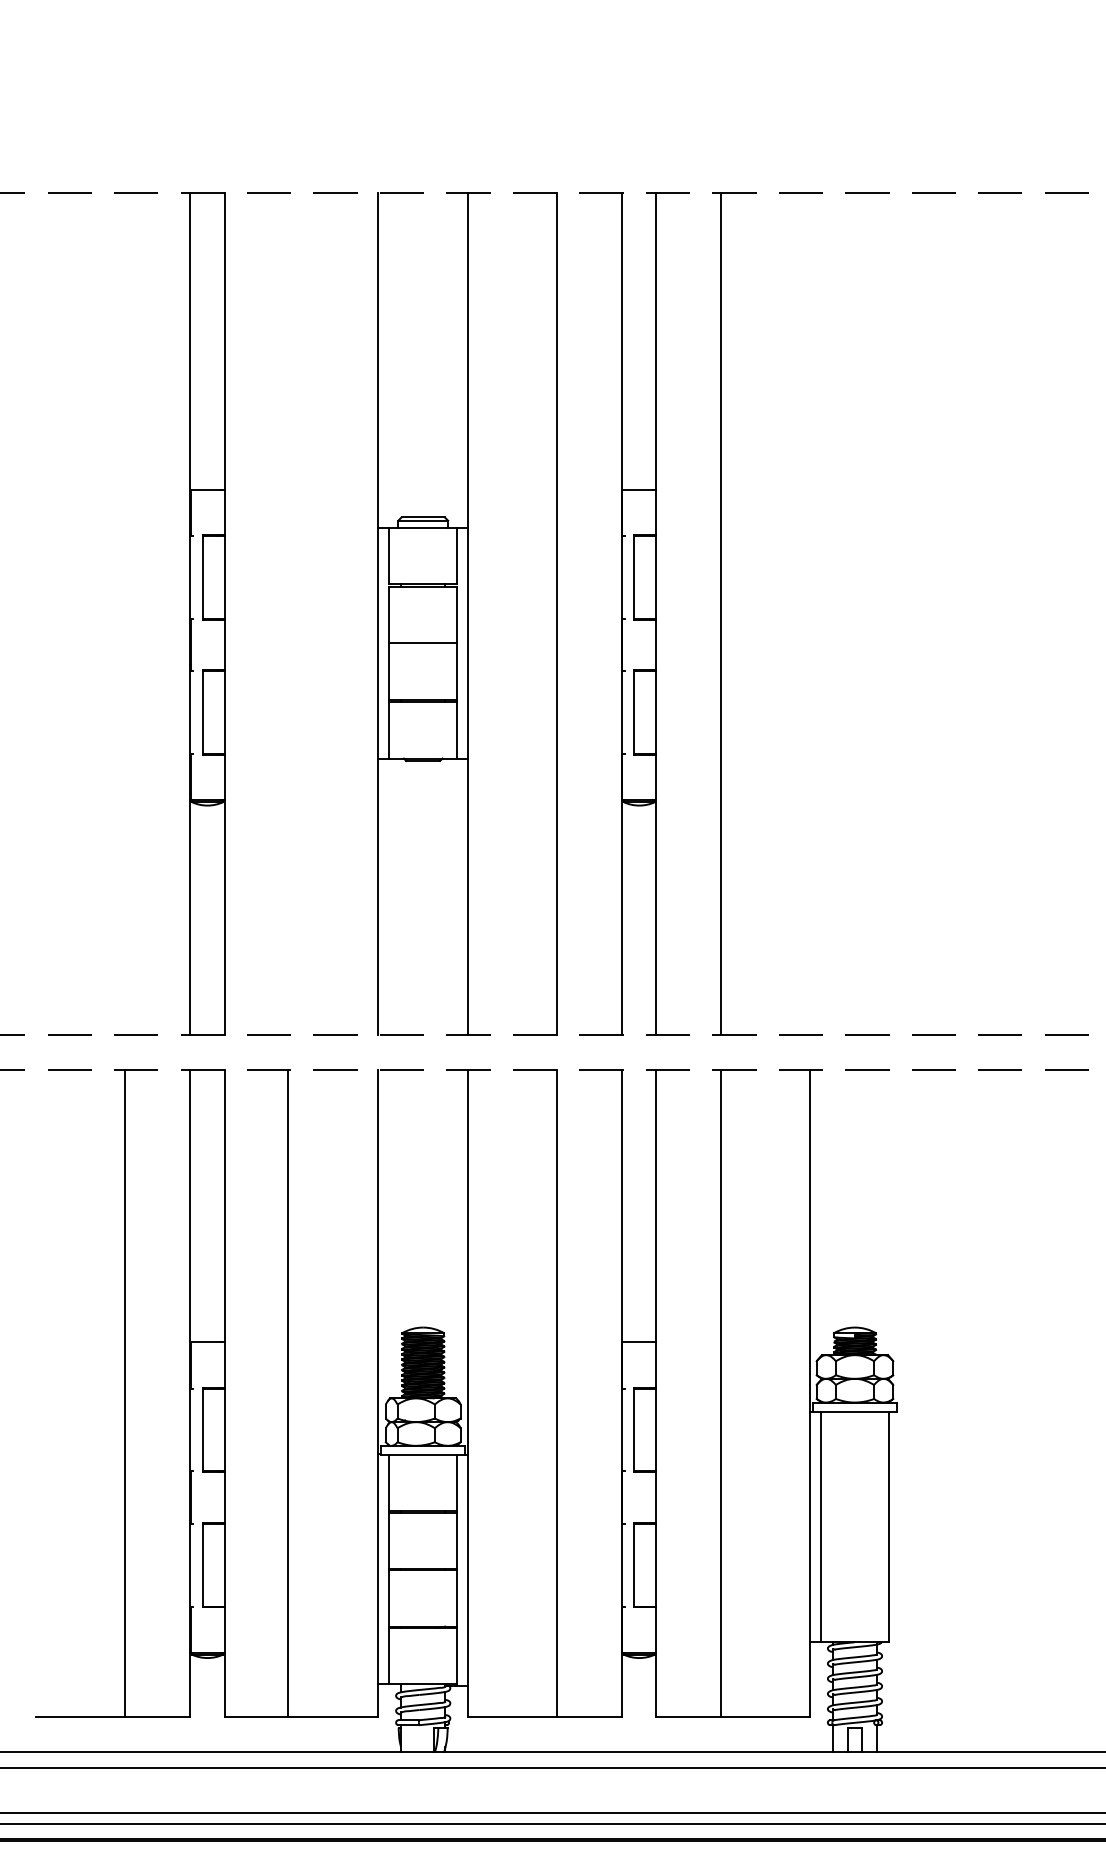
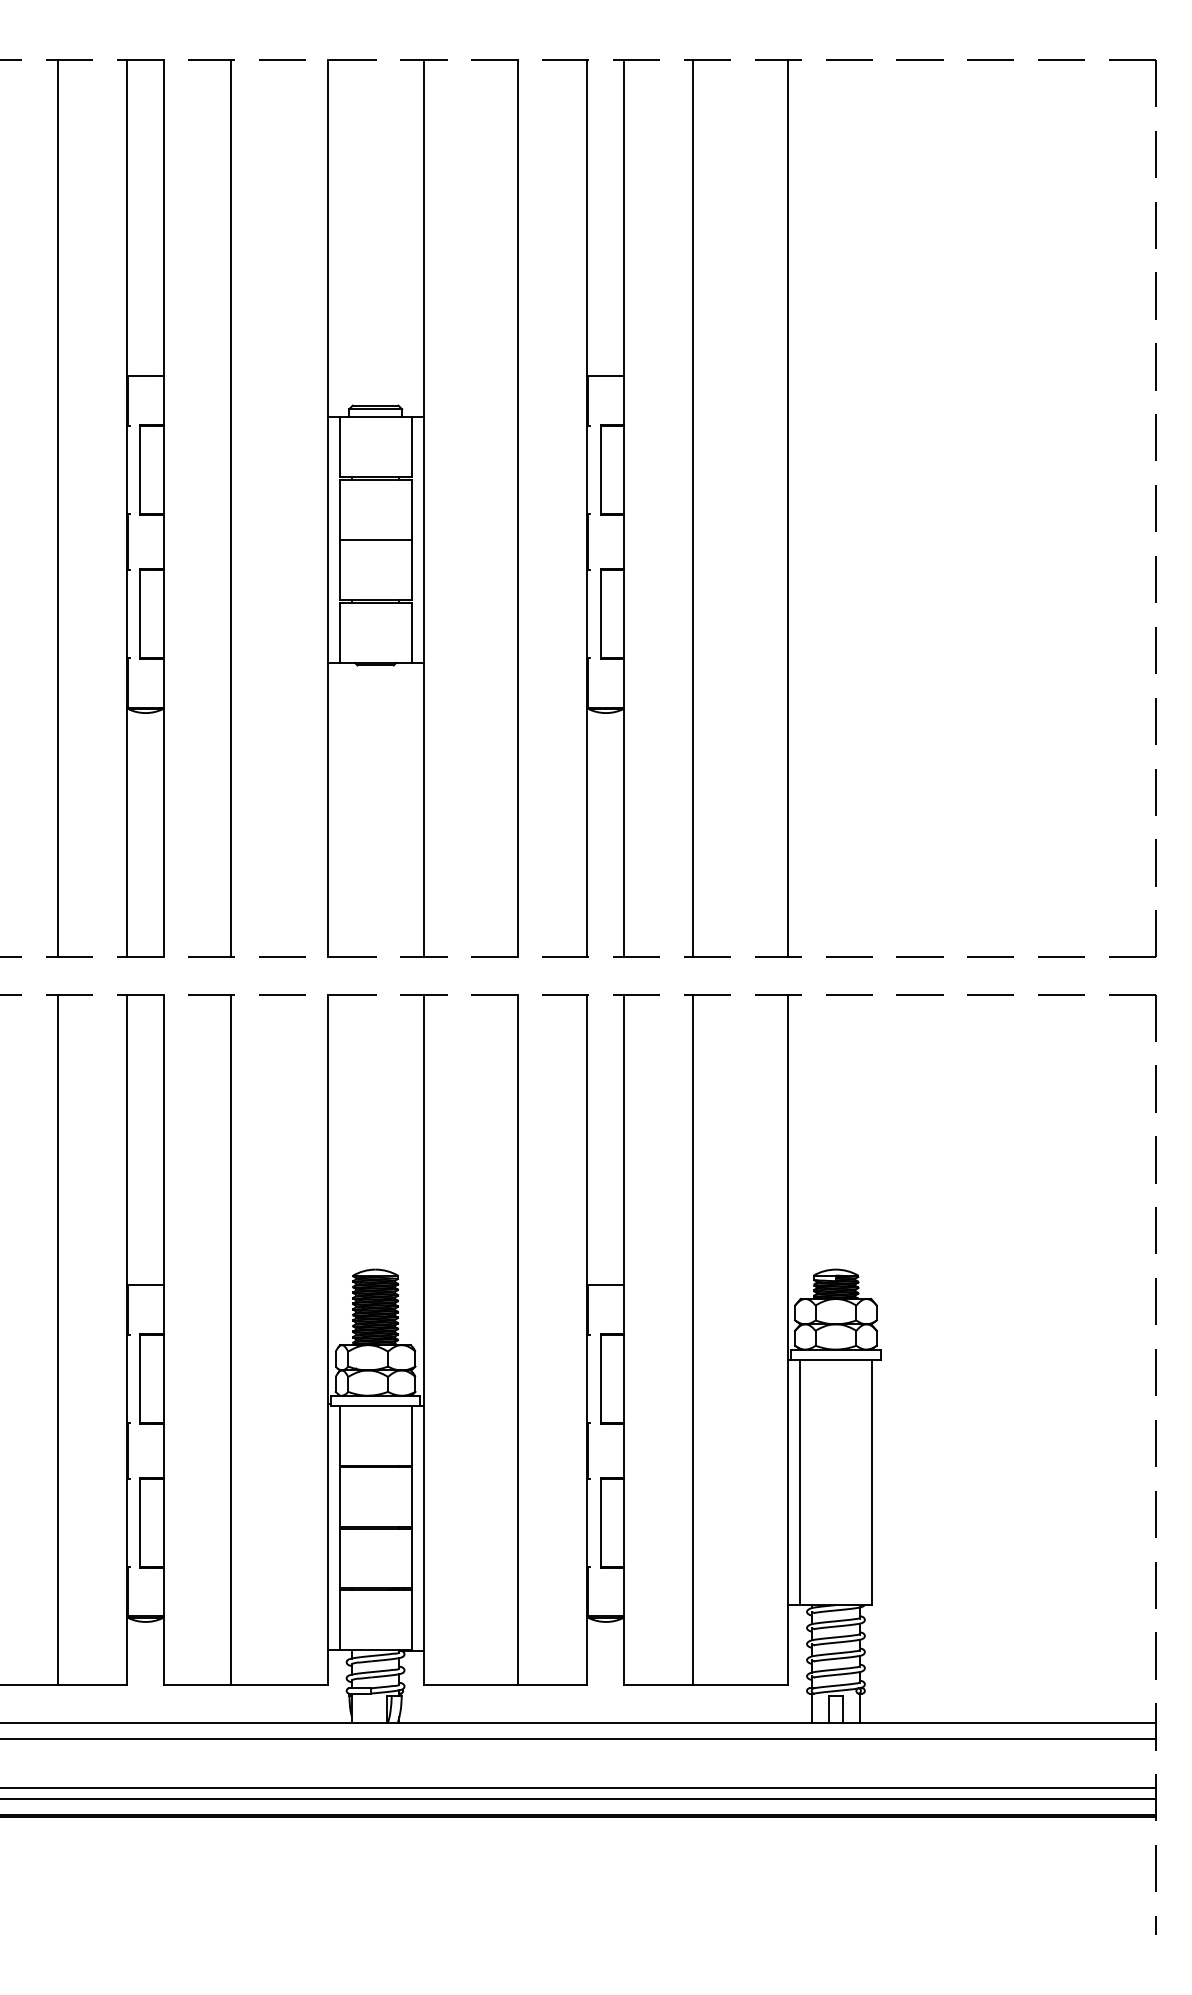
line: (125, 613) -> (58, 508), added
line: (287, 613) -> (230, 508), added
line: (809, 613) -> (787, 508), added

